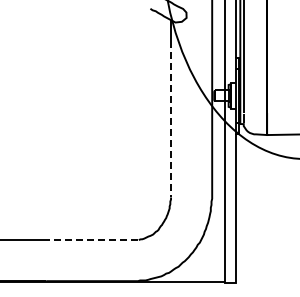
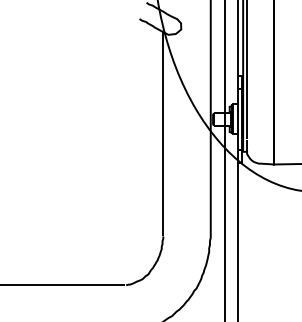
line: (171, 119) -> (163, 146), dashed -> solid
line: (92, 240) -> (72, 285), dashed -> solid

